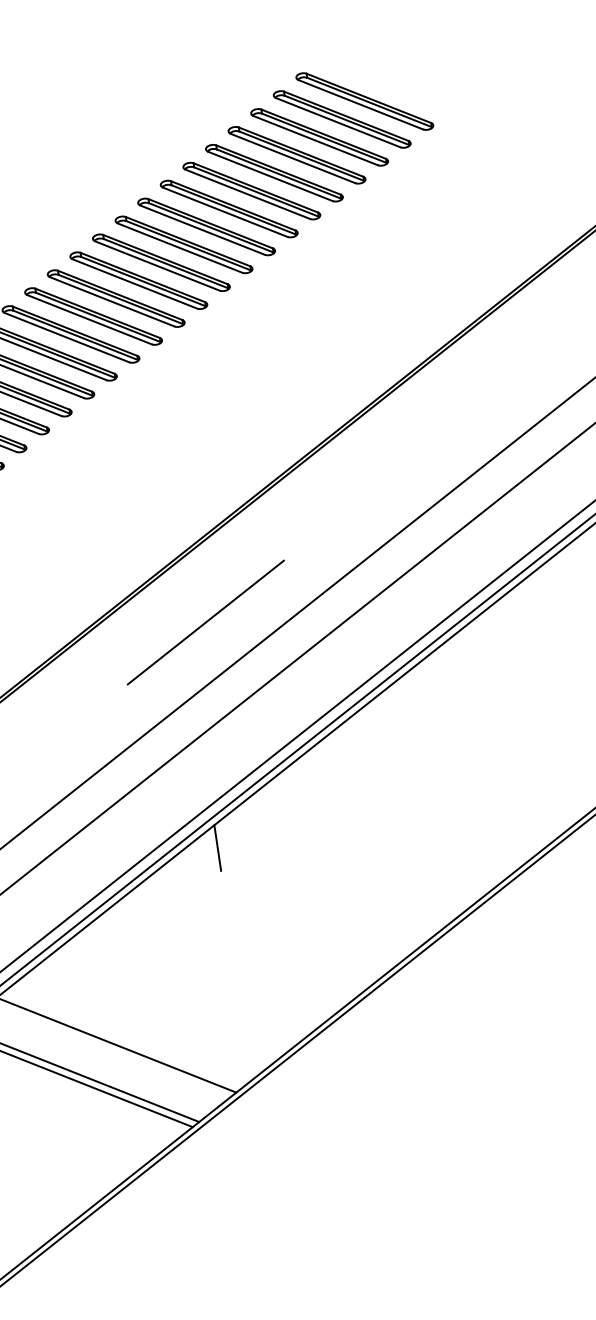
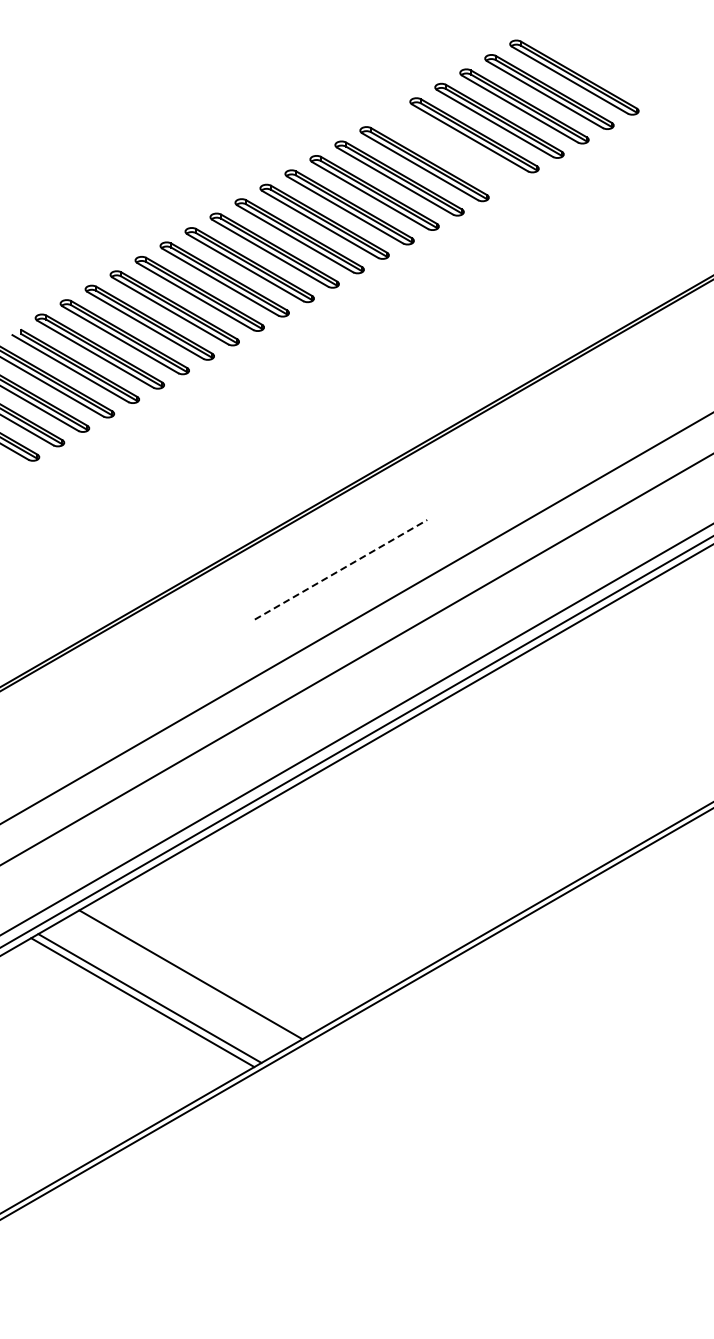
part: (251, 190) -> (449, 149), removed
line: (206, 622) -> (341, 569), solid -> dashed
line: (217, 847) -> (319, 794), removed

